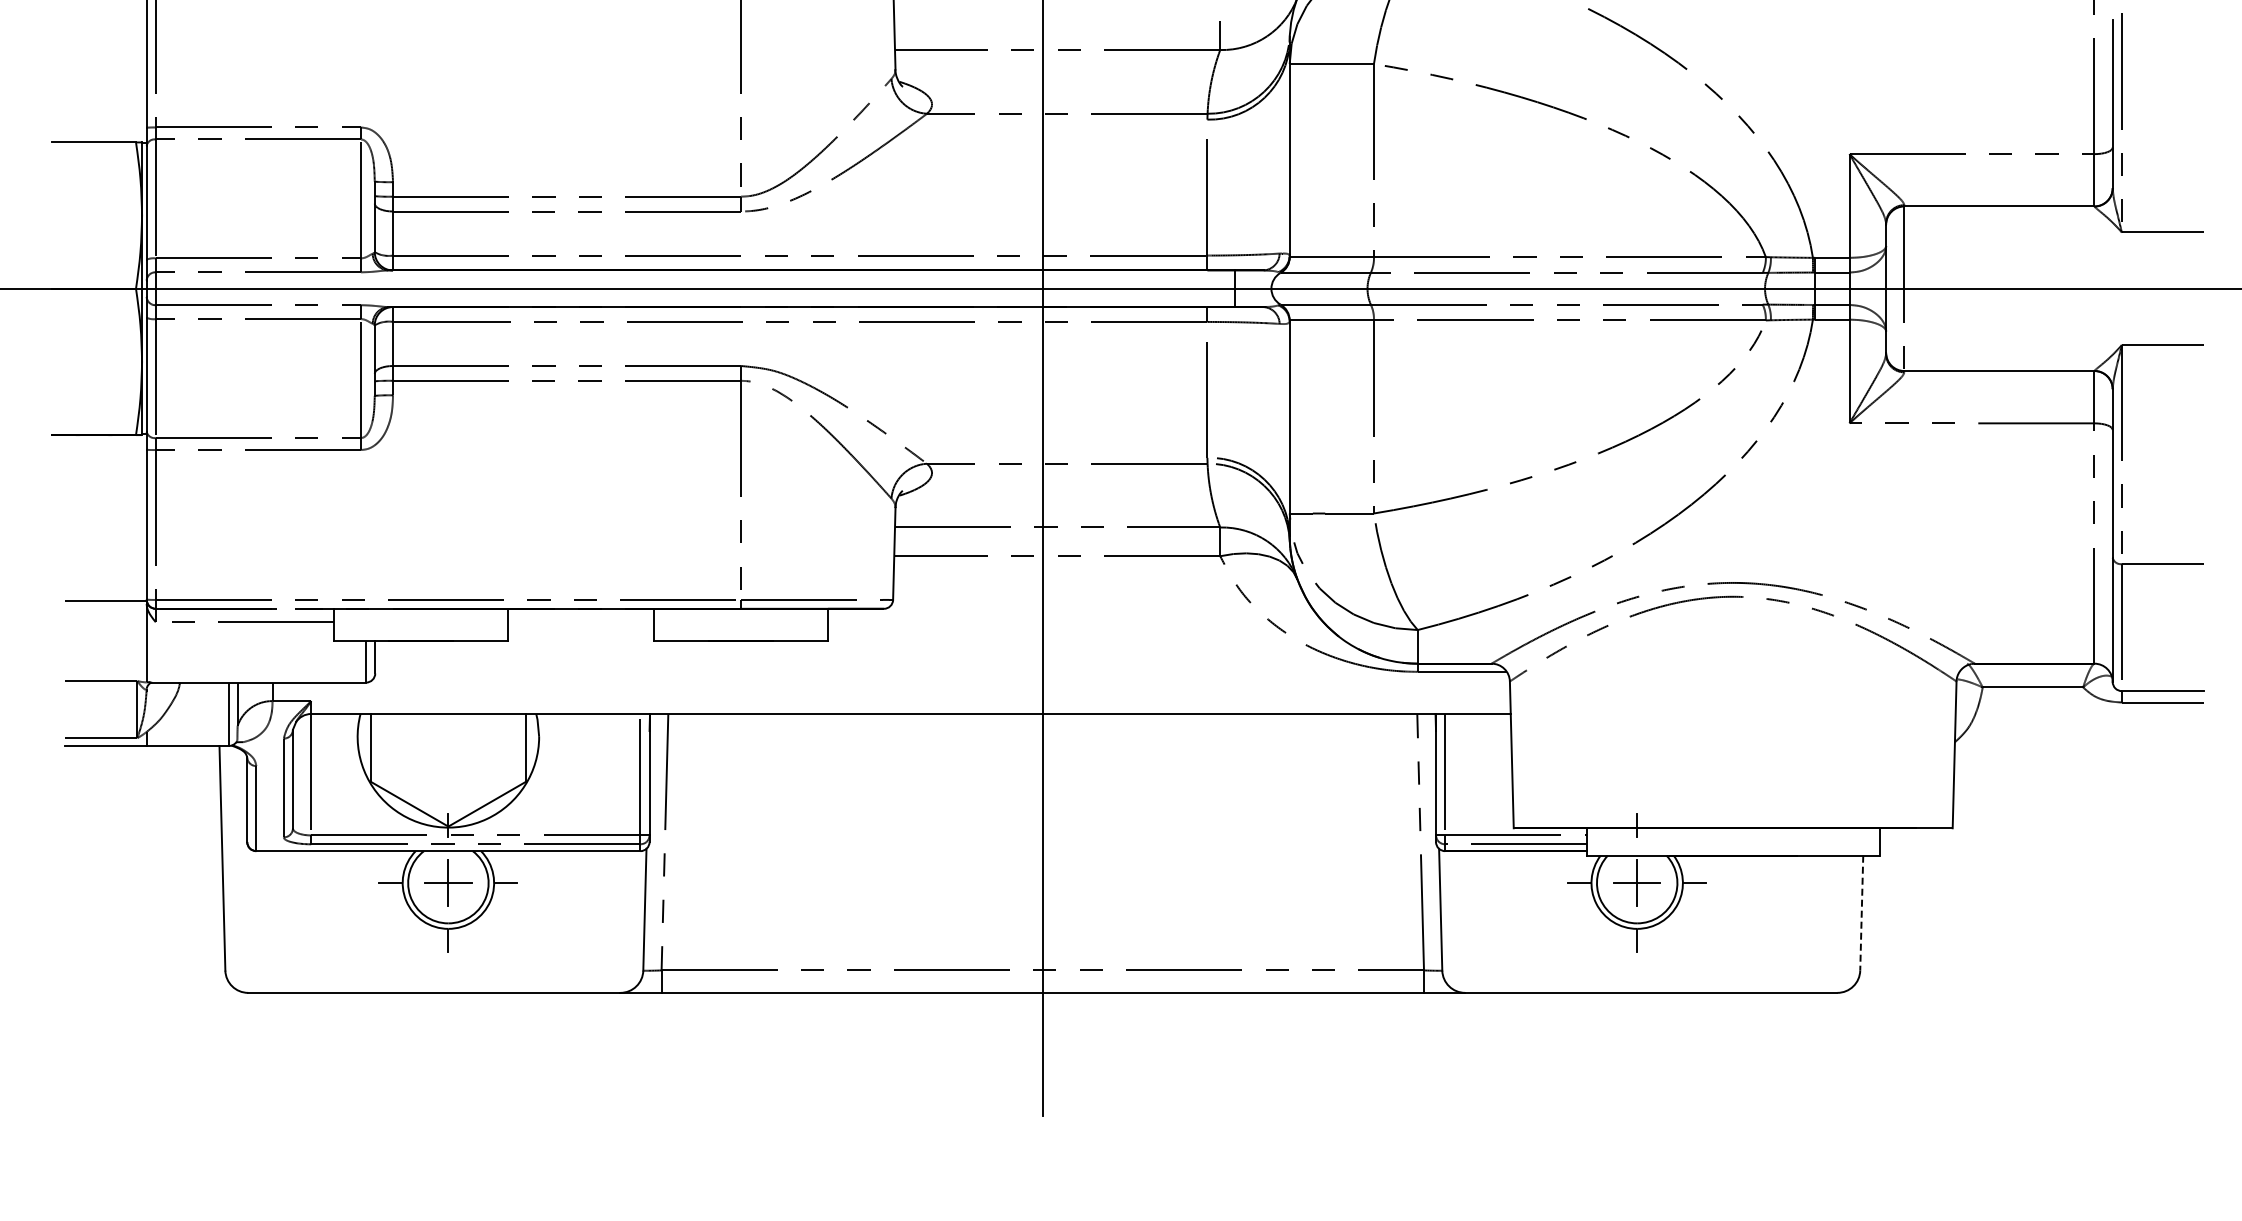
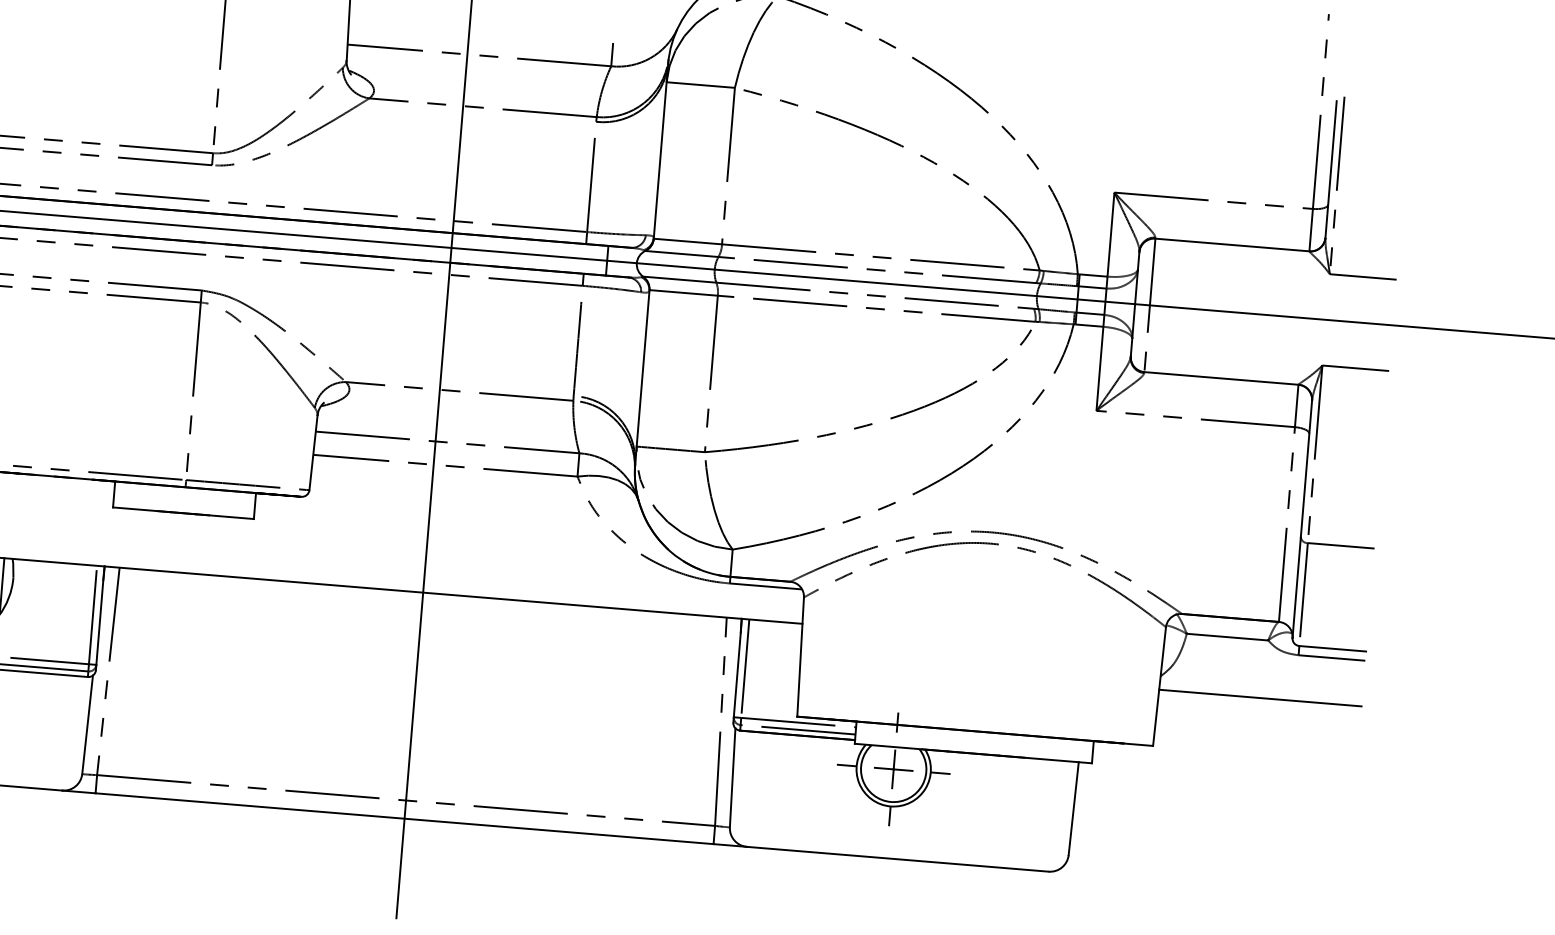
line: (2079, 758) -> (1260, 697), added
line: (1861, 913) -> (1073, 808), dashed -> solid

